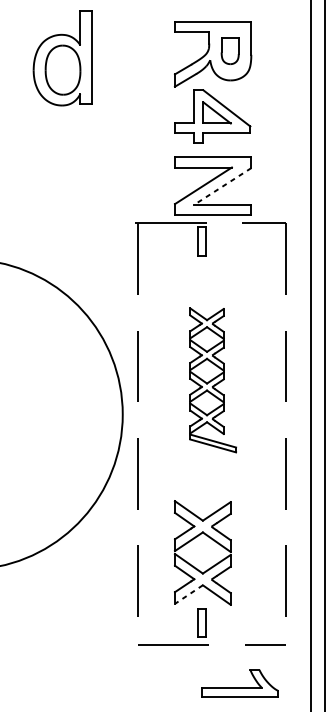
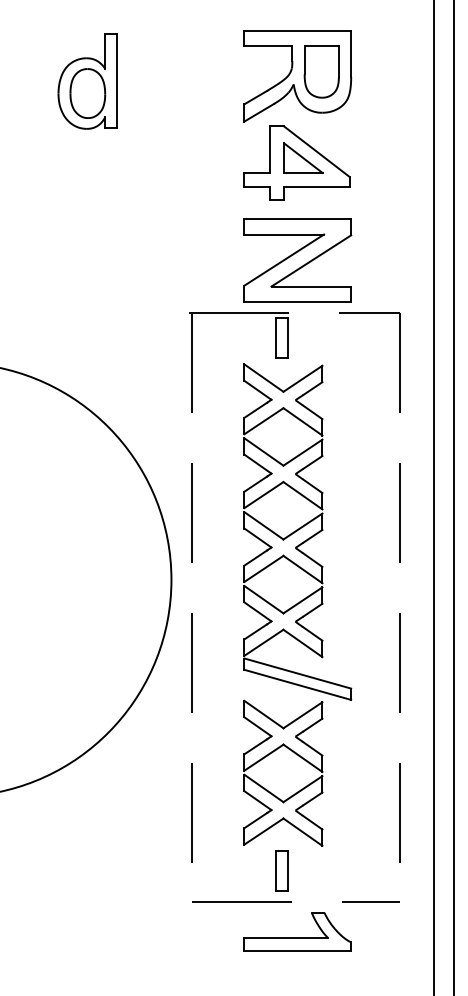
part: (230, 50) -> (321, 71), size x1.43
part: (62, 58) -> (87, 81), size x0.71
line: (222, 186) -> (310, 261), dashed -> solid
part: (212, 379) -> (297, 531), size x1.67
line: (188, 594) -> (263, 831), dashed -> solid
part: (240, 683) -> (297, 931), moved

